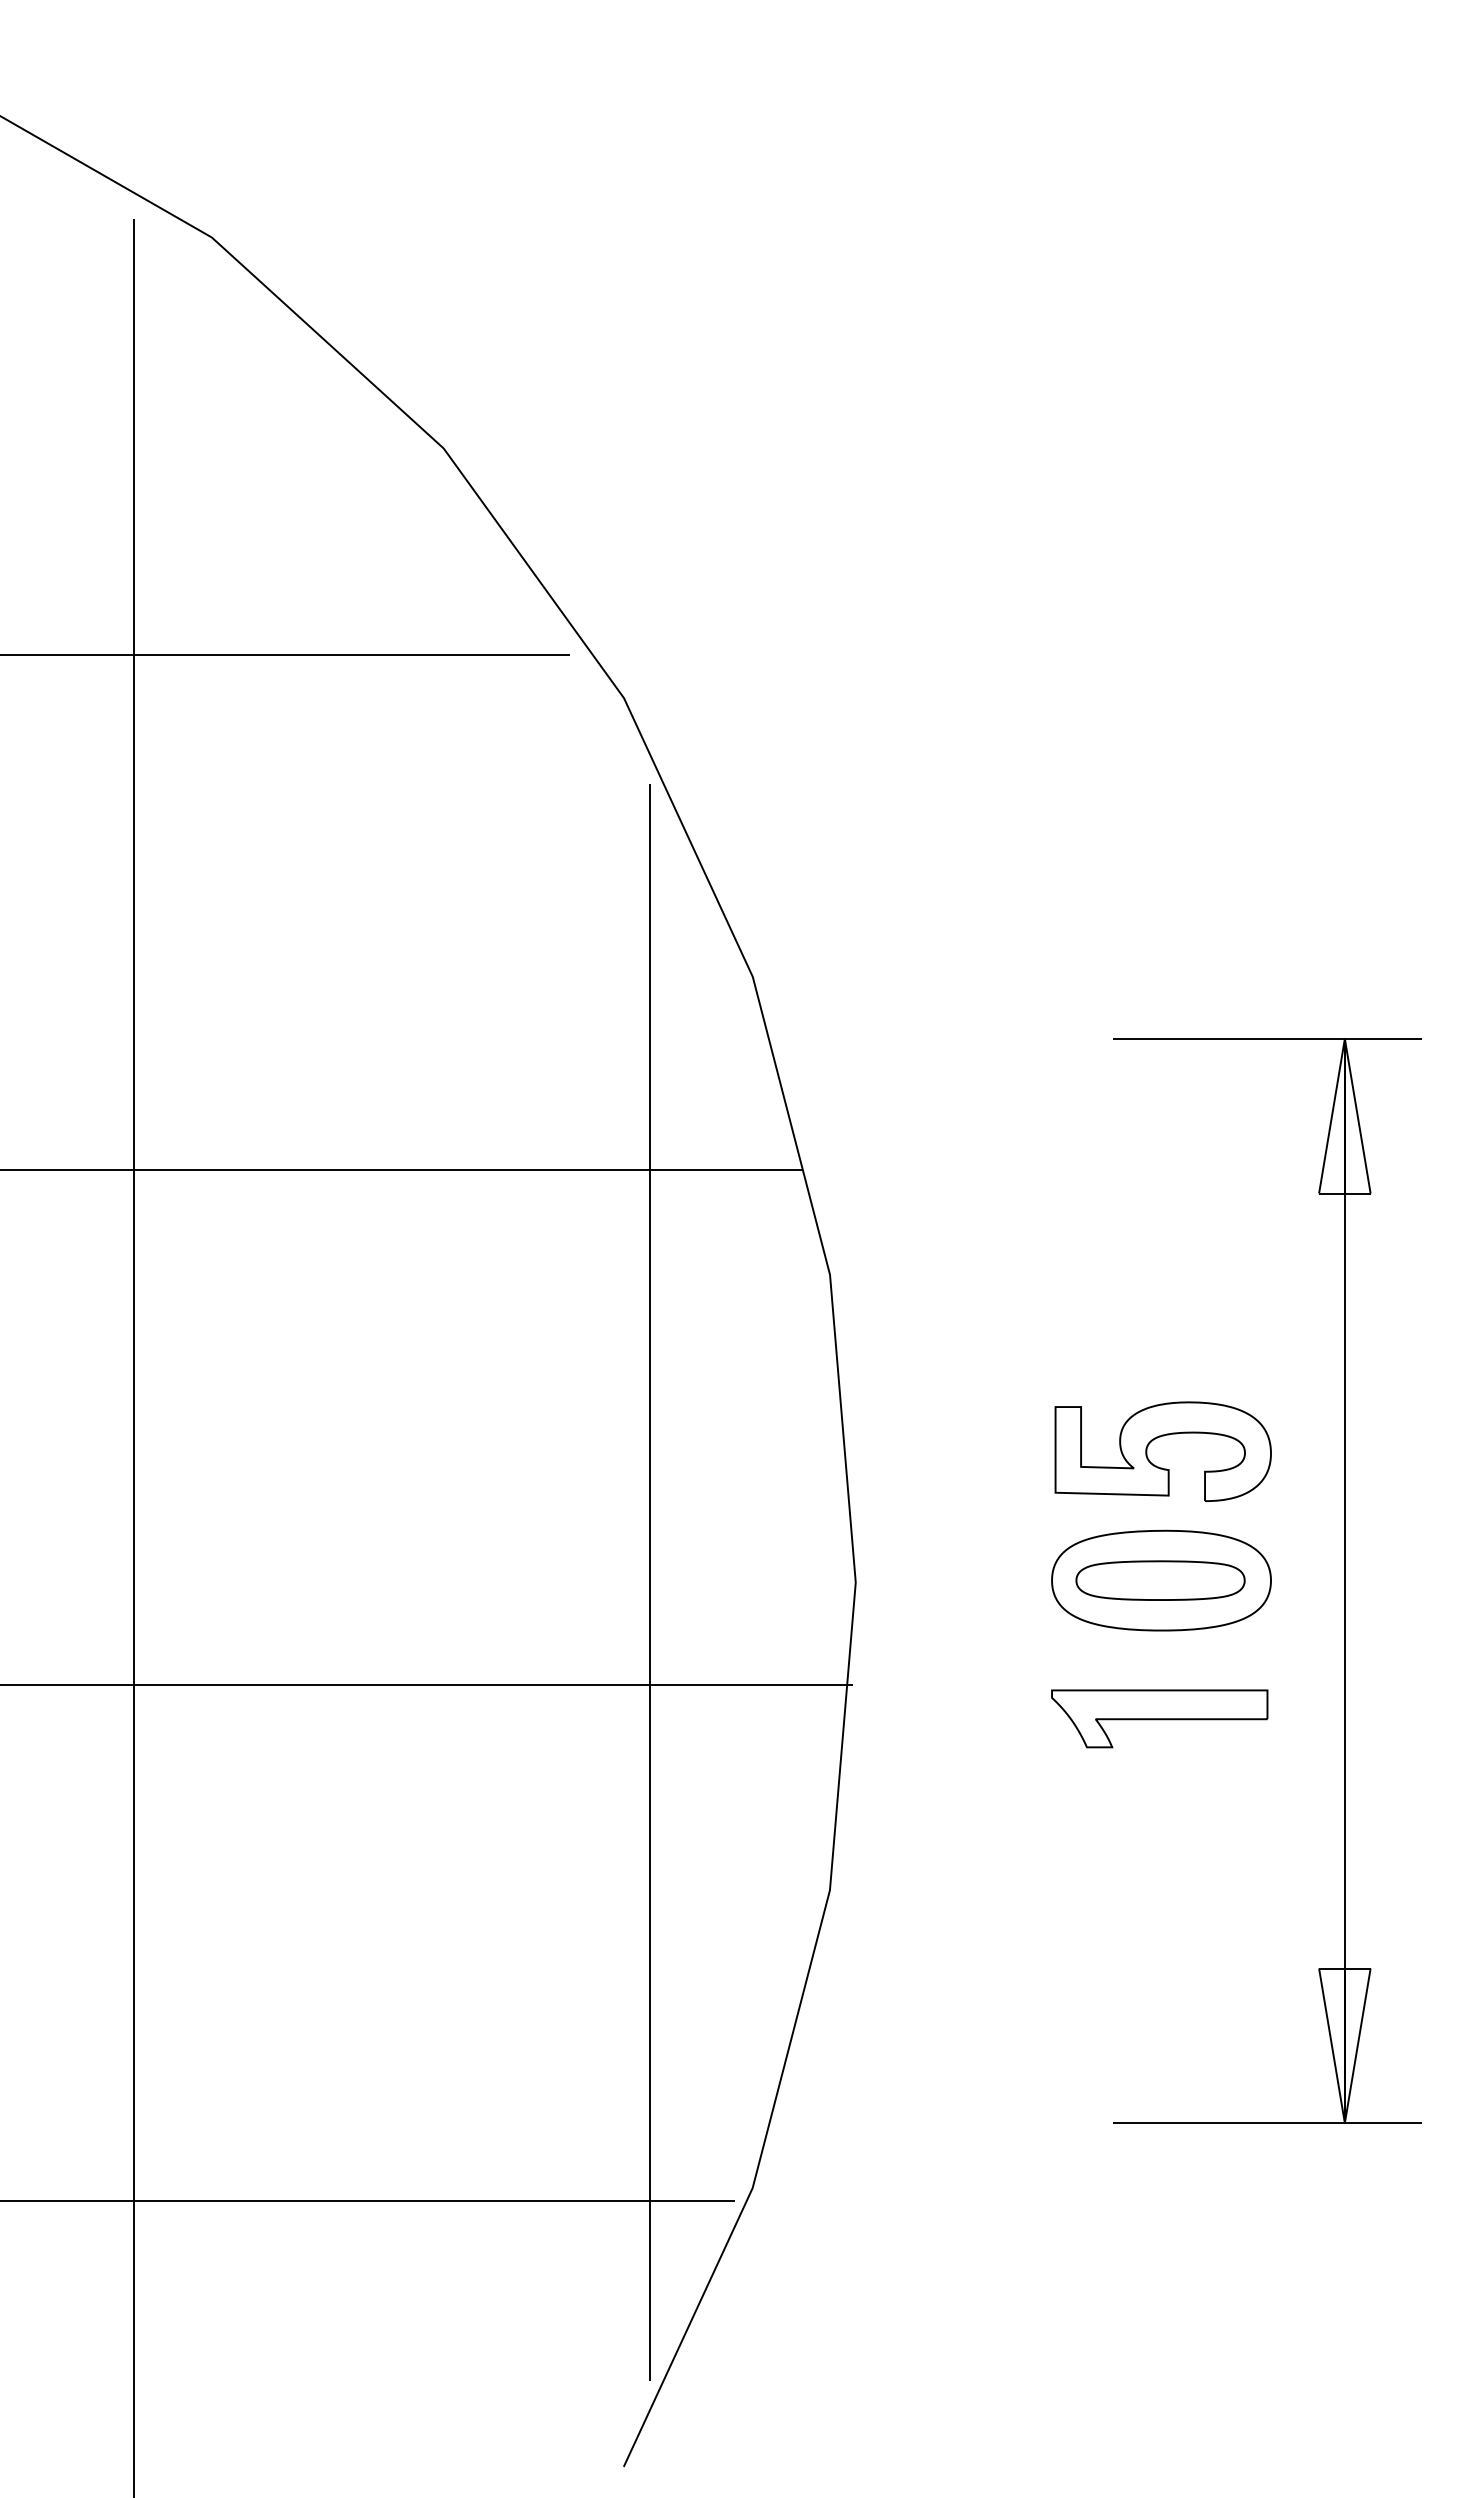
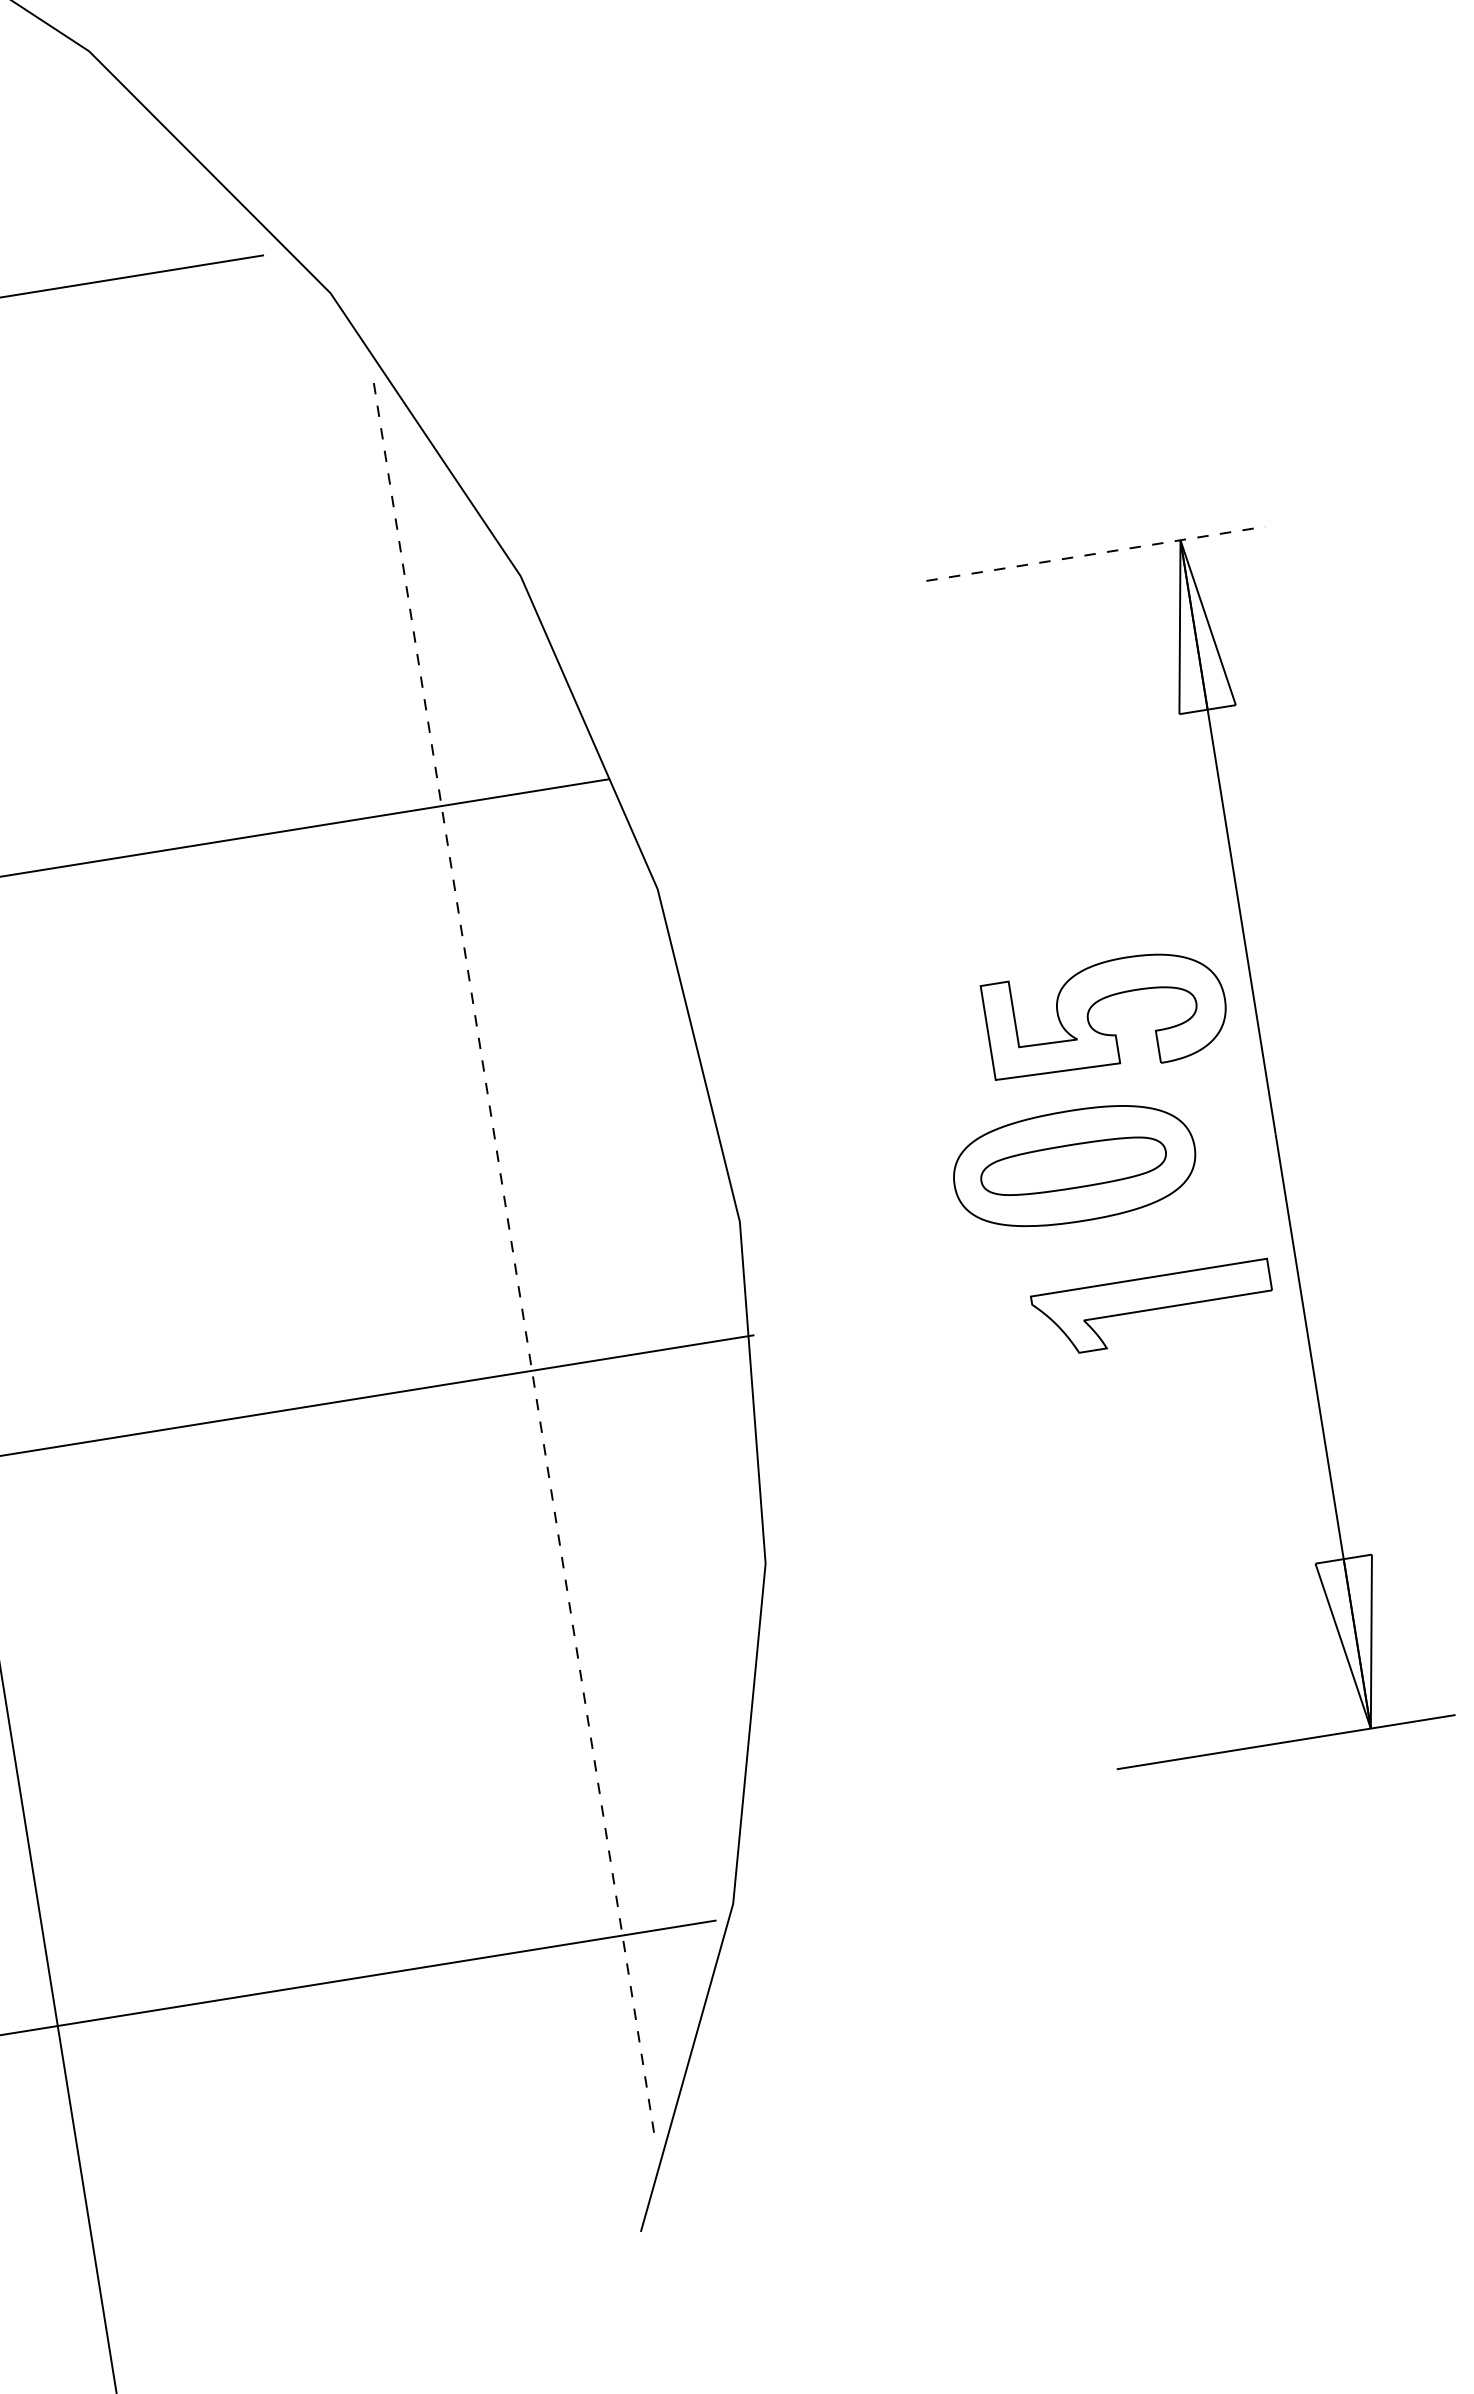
line: (1267, 1038) -> (1095, 553), solid -> dashed
part: (1155, 1439) -> (1095, 1004), moved
line: (649, 1581) -> (513, 1257), solid -> dashed
part: (1159, 1718) -> (1153, 1308), moved

